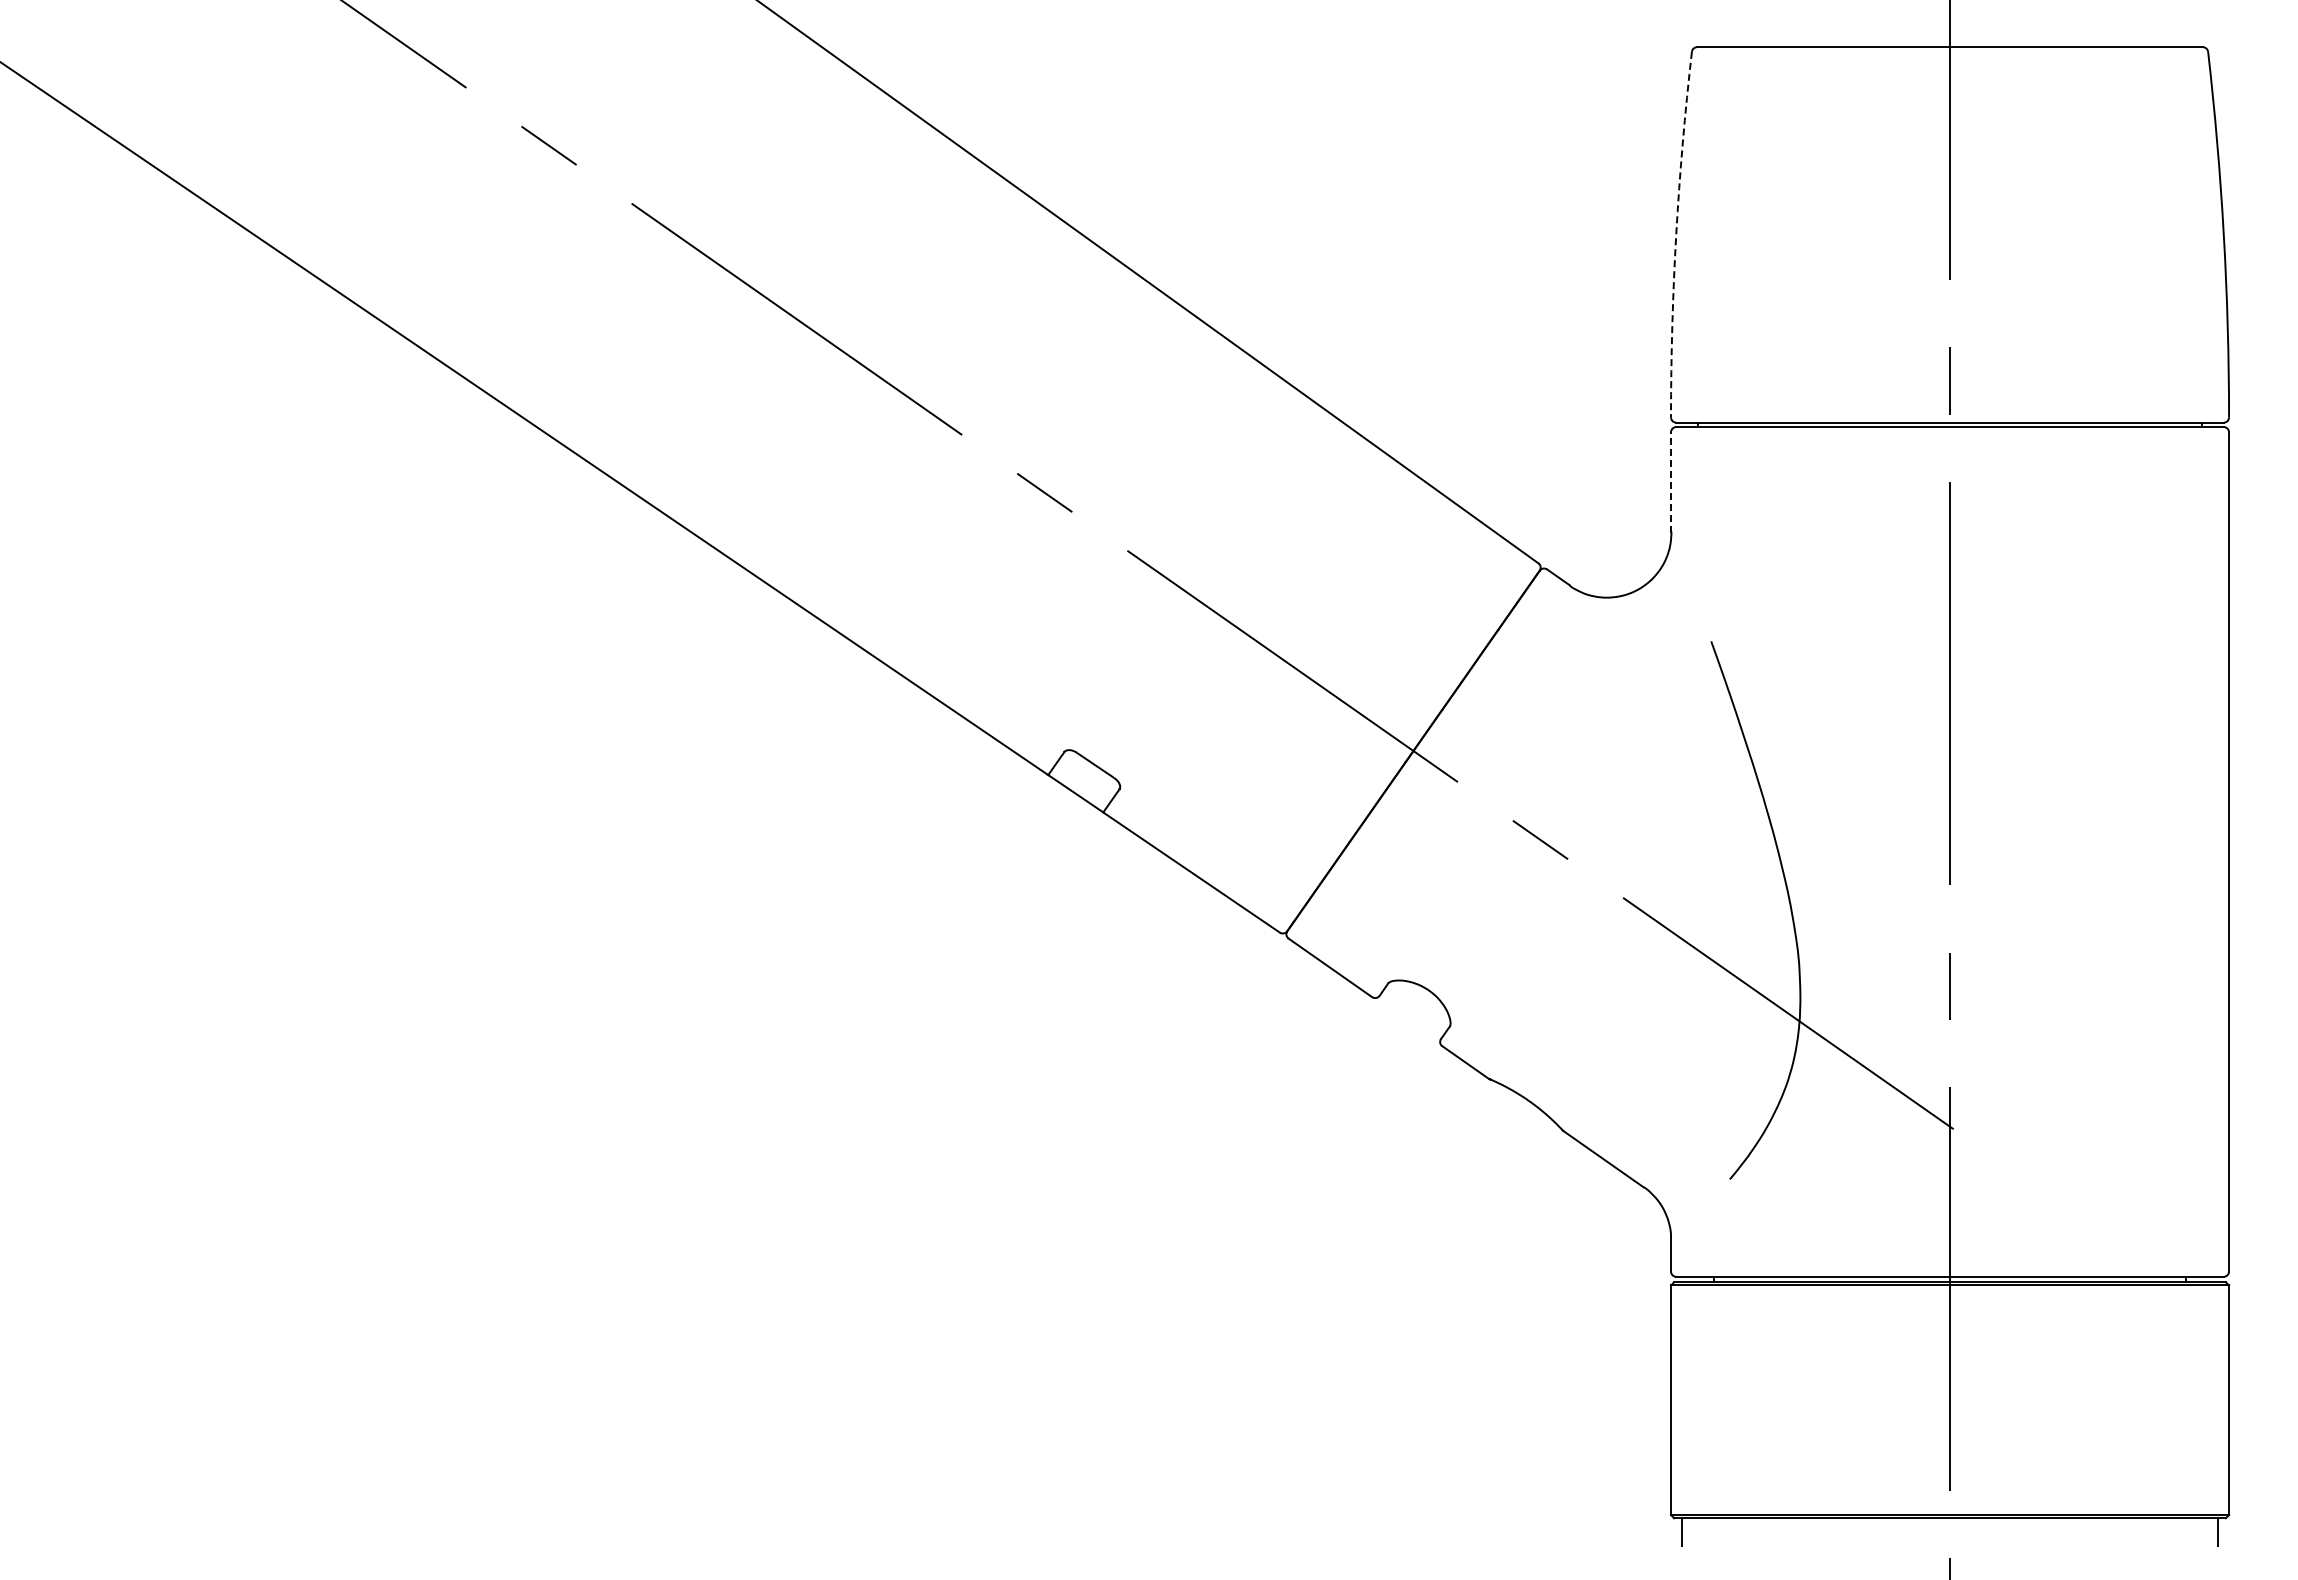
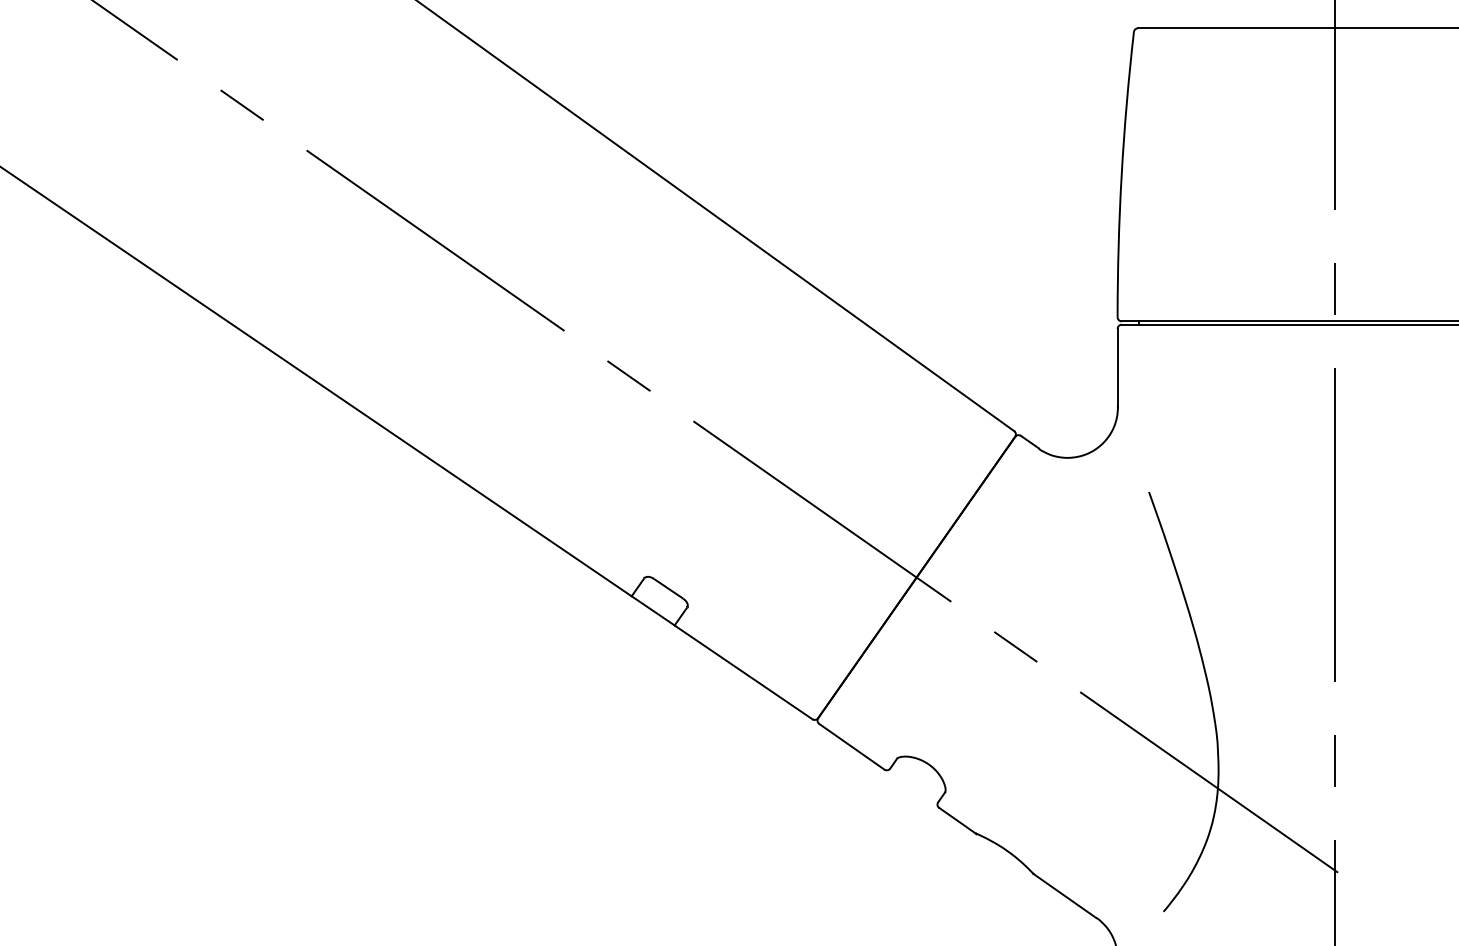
arc: (1676, 234) -> (1121, 174), dashed -> solid
line: (1671, 481) -> (1118, 367), dashed -> solid

